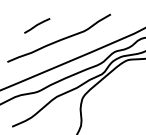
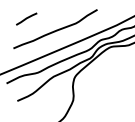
line: (36, 25) -> (26, 18), moved

